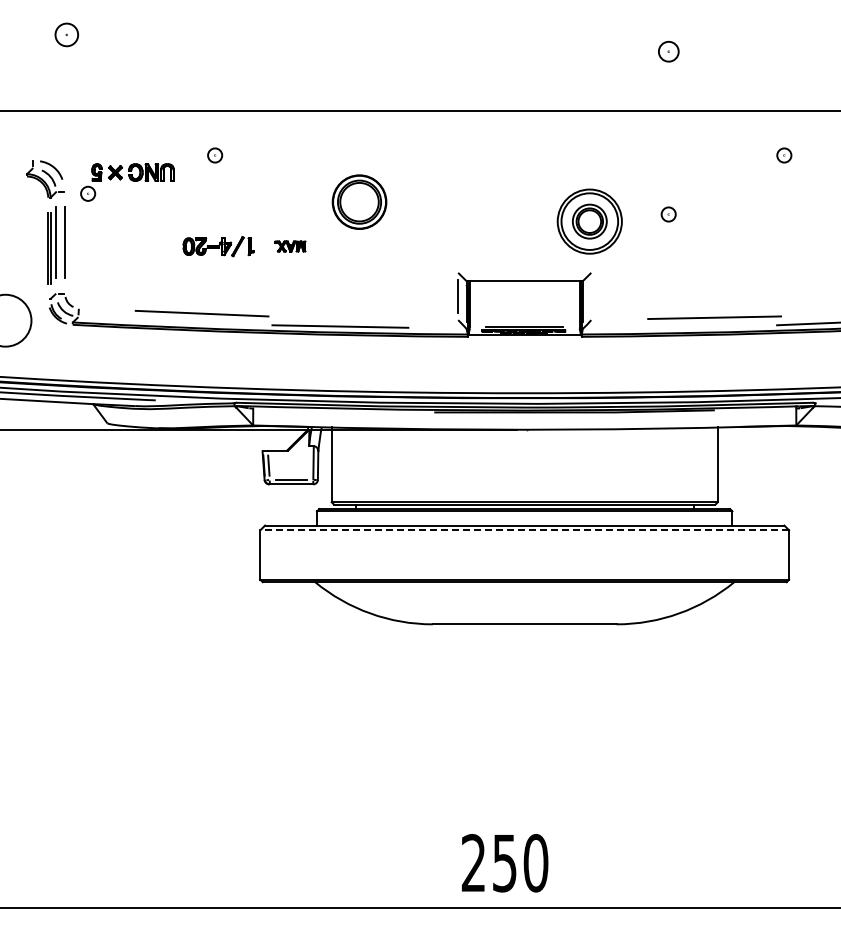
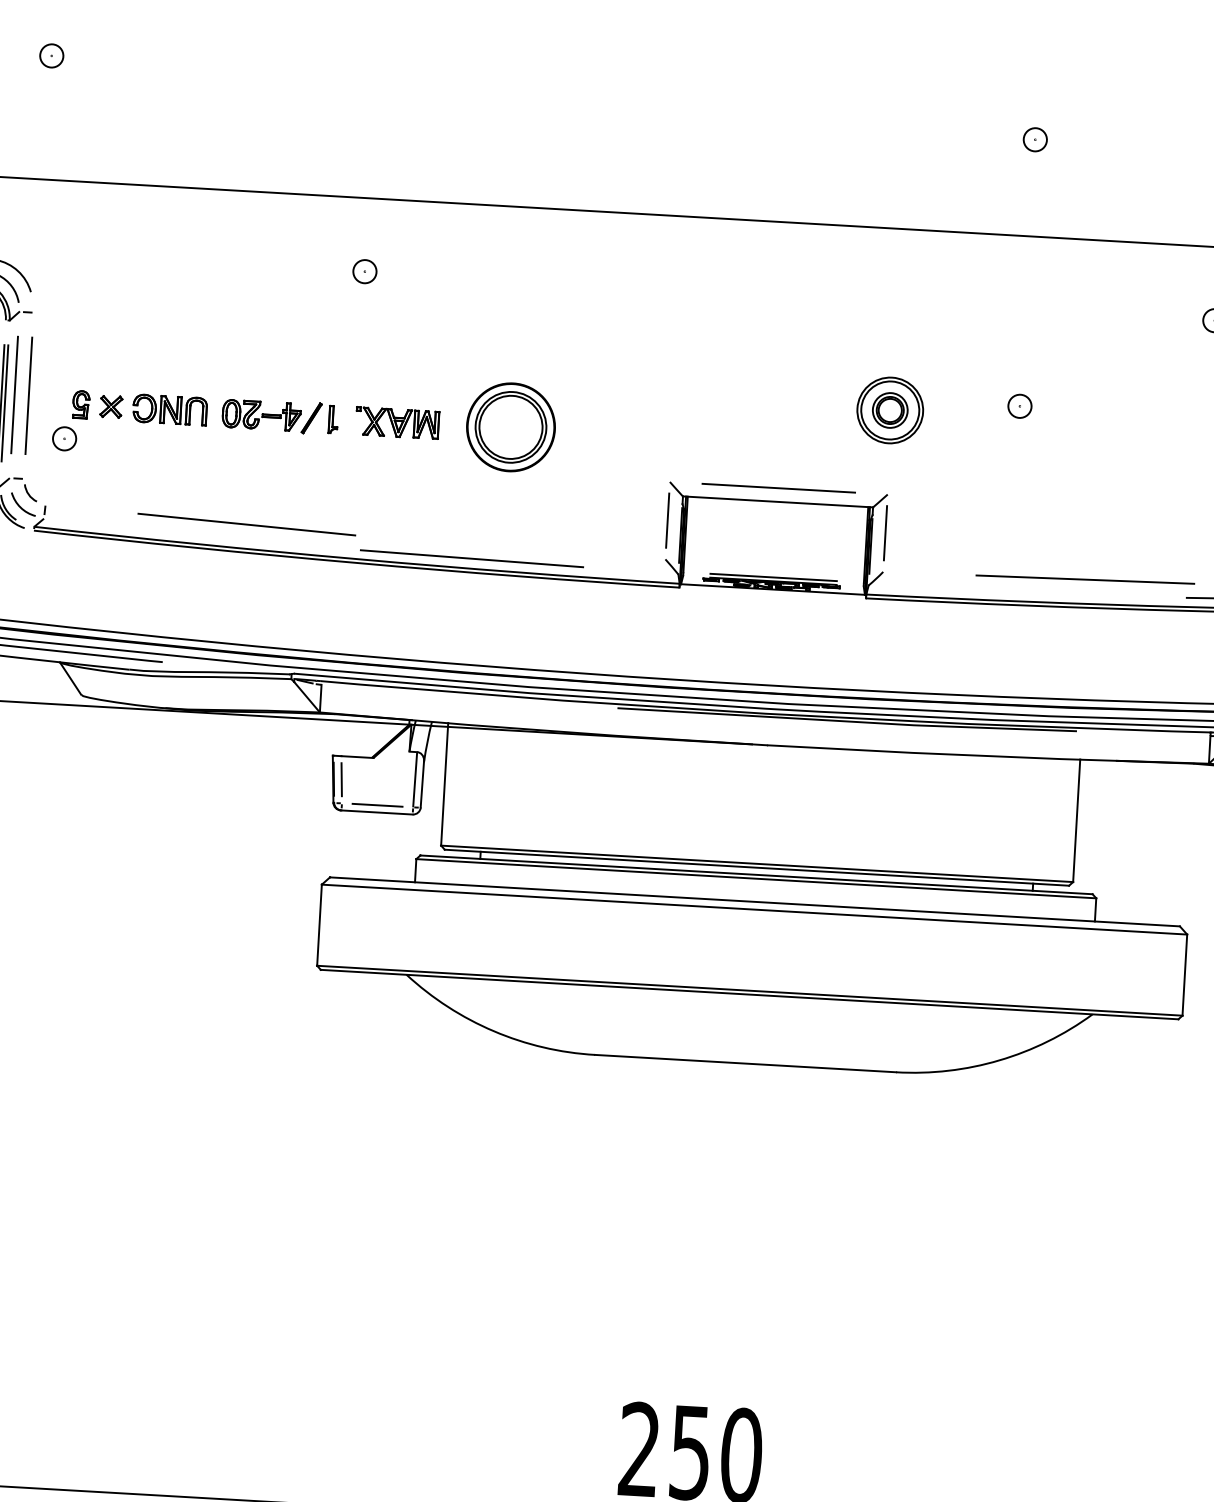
part: (66, 35) -> (51, 56), size x0.62
part: (668, 51) -> (1035, 139), size x0.71
part: (215, 155) -> (365, 271), moved
part: (127, 182) -> (130, 423), moved
part: (359, 201) -> (510, 426), moved
part: (589, 221) -> (889, 410), size x0.62
part: (290, 246) -> (397, 423), size x1.67
line: (524, 272) -> (778, 487), added
line: (591, 296) -> (885, 533), added
line: (524, 530) -> (754, 909), dashed -> solid

